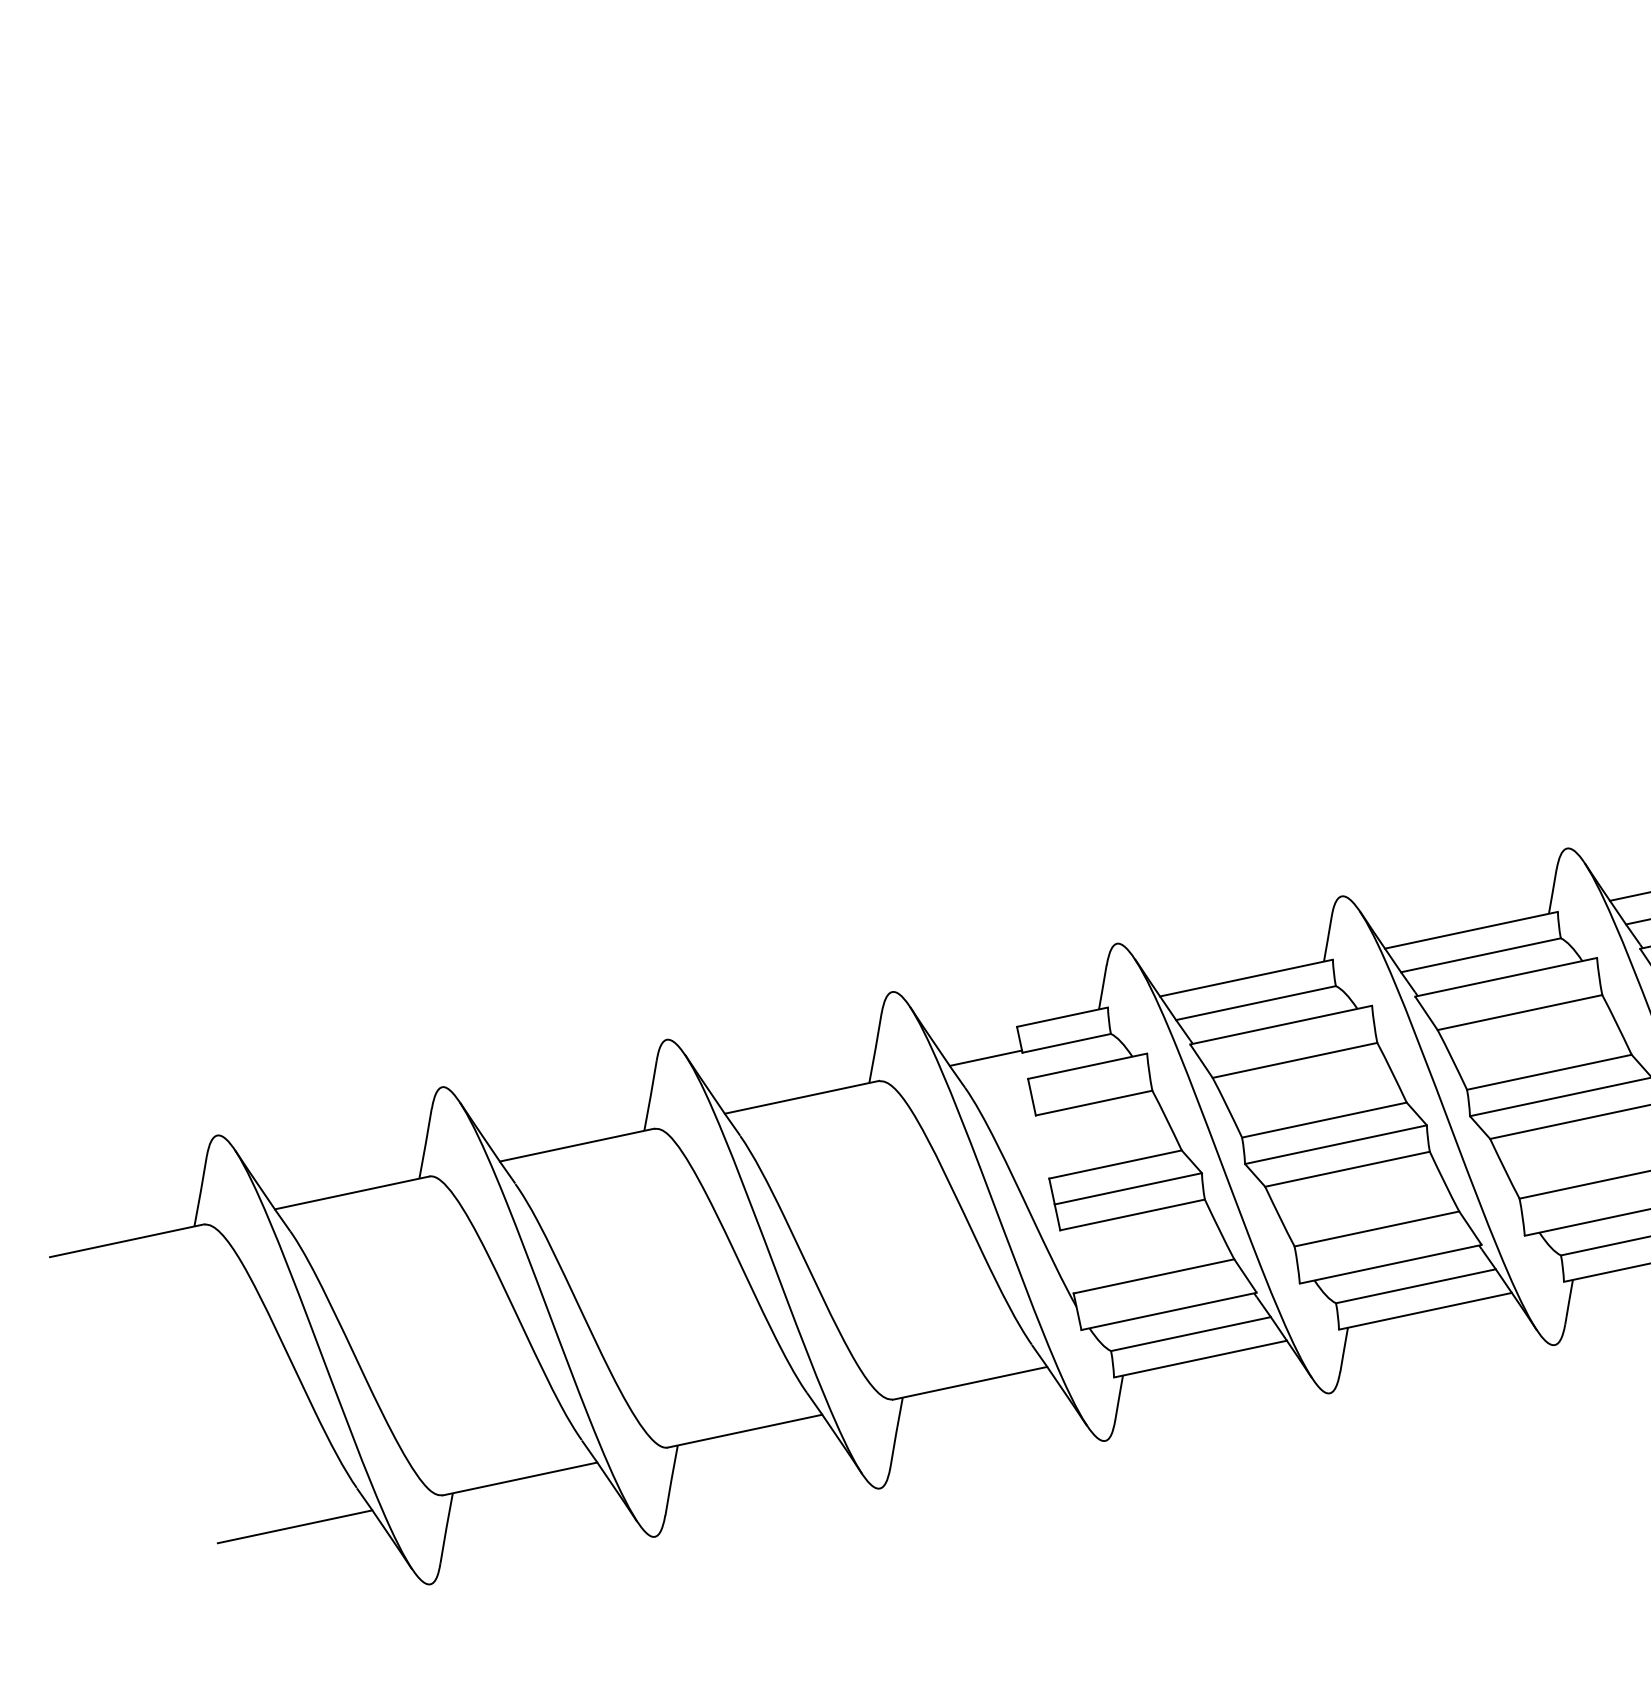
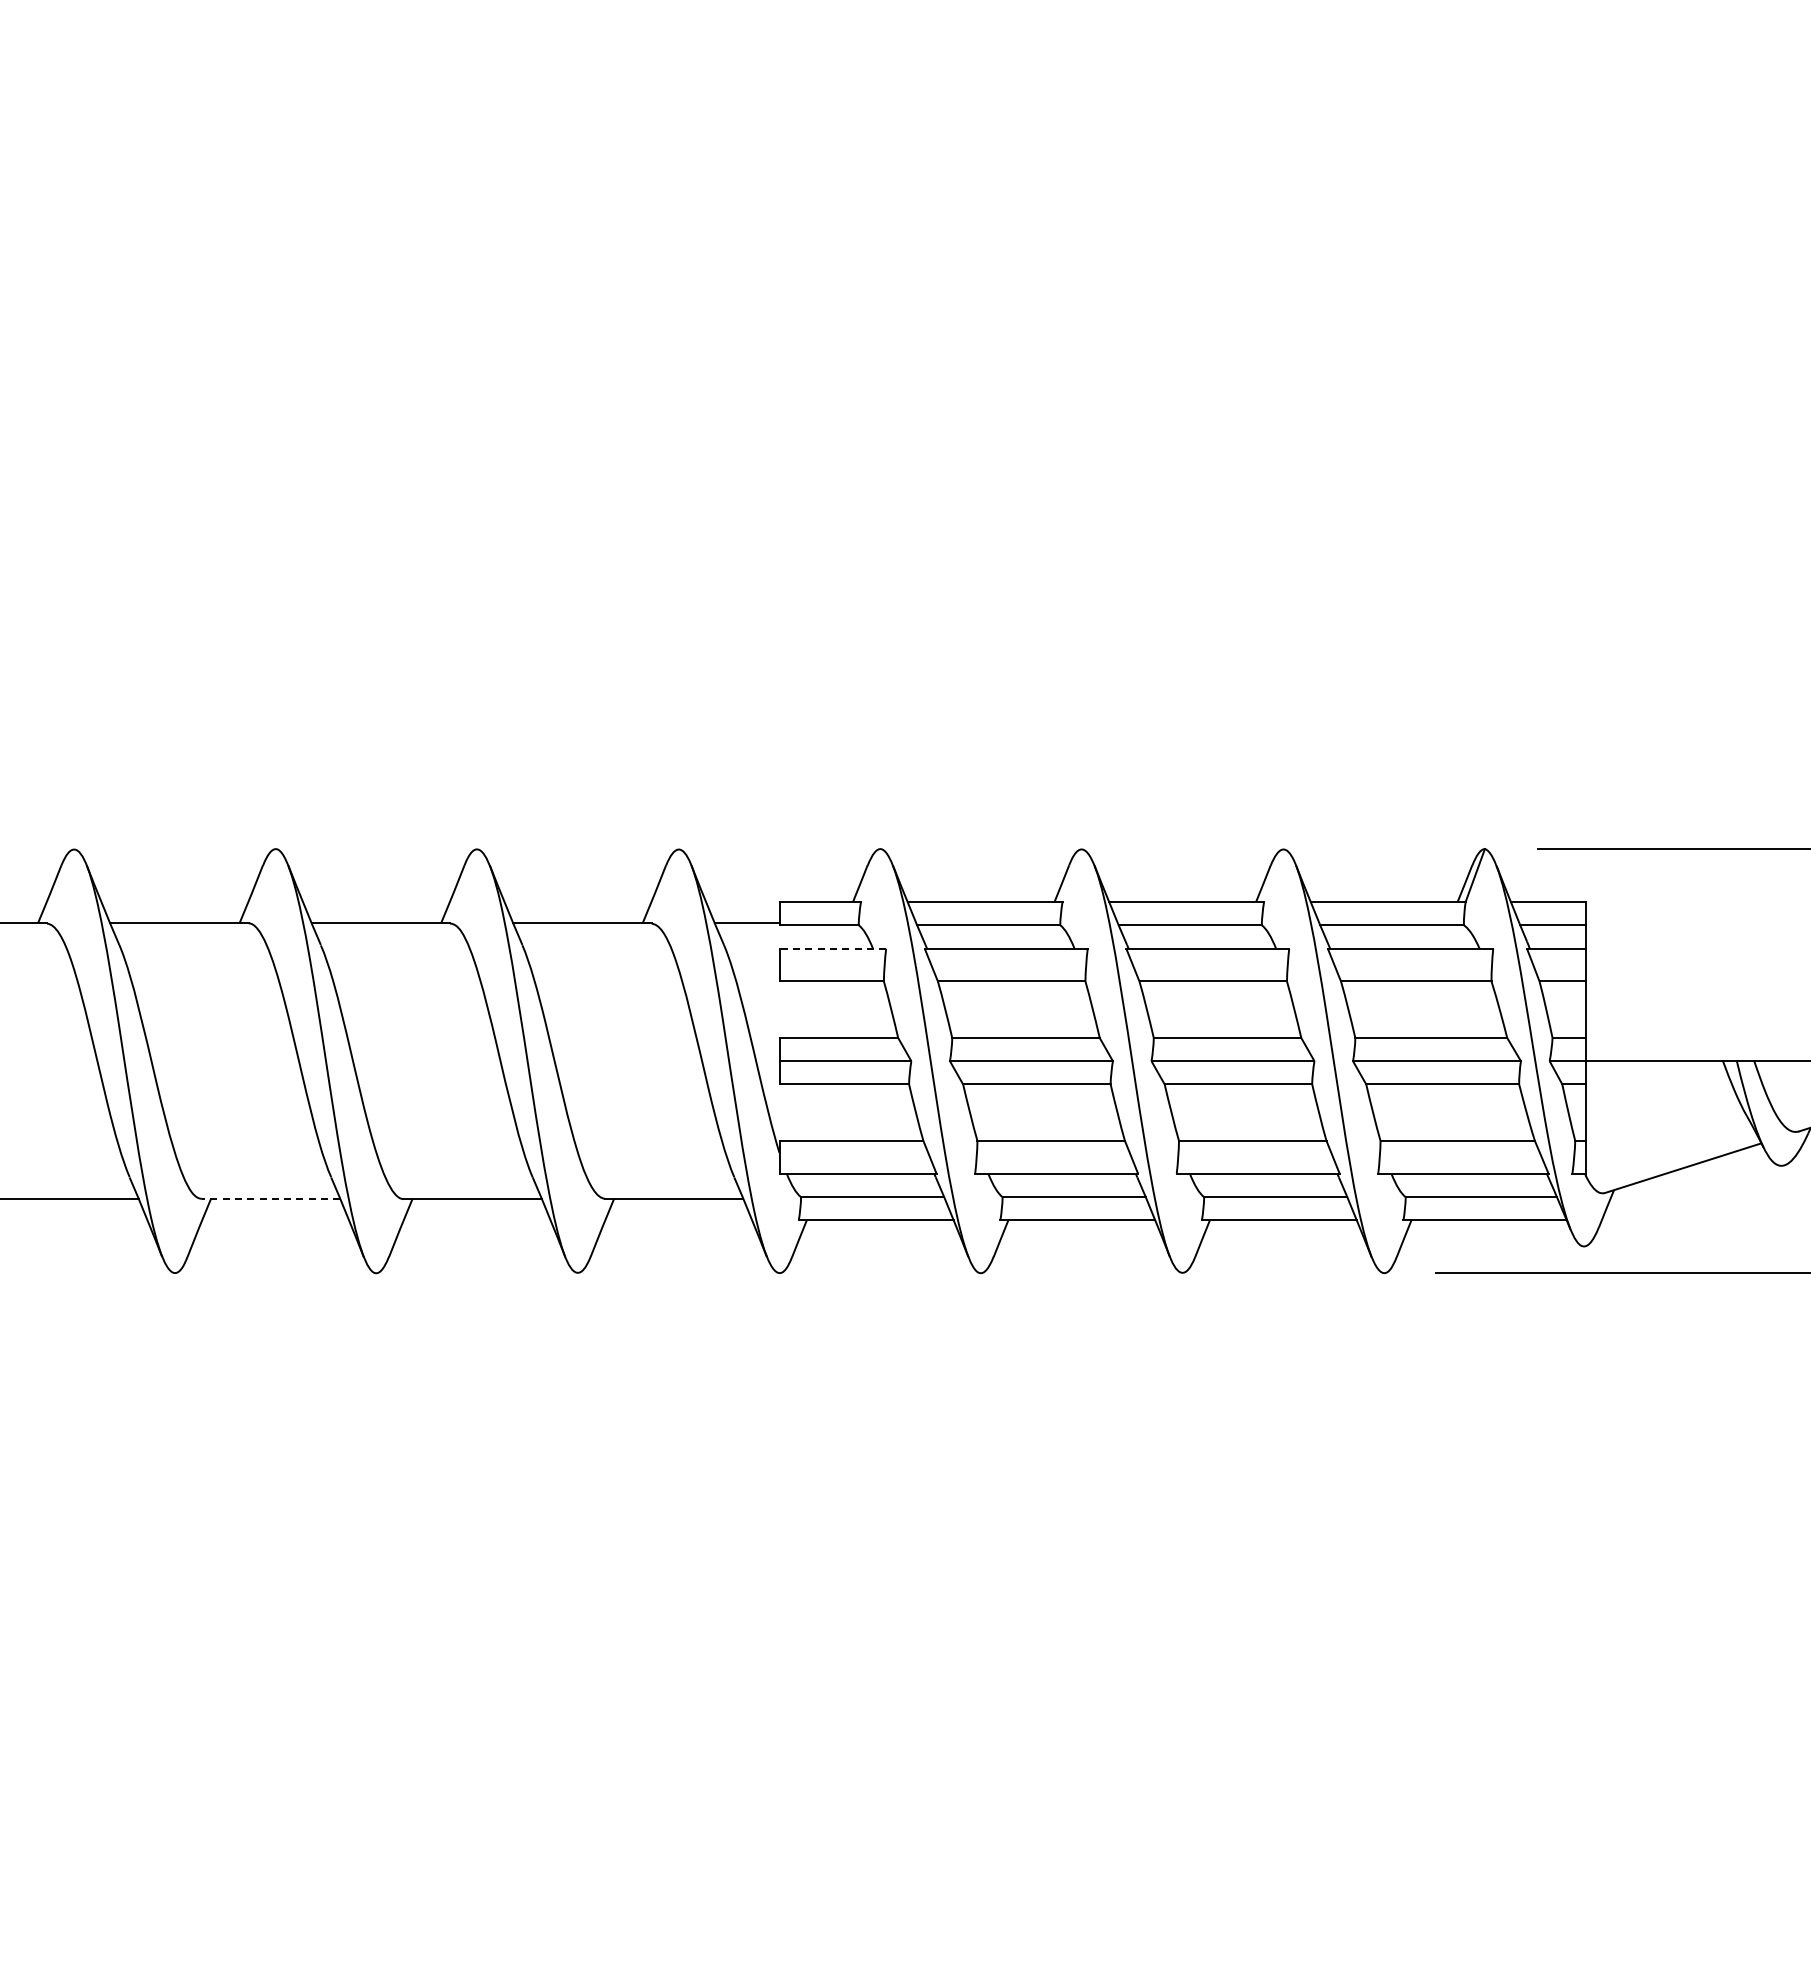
line: (1087, 1066) -> (832, 948), solid -> dashed
line: (519, 1479) -> (270, 1199), solid -> dashed

